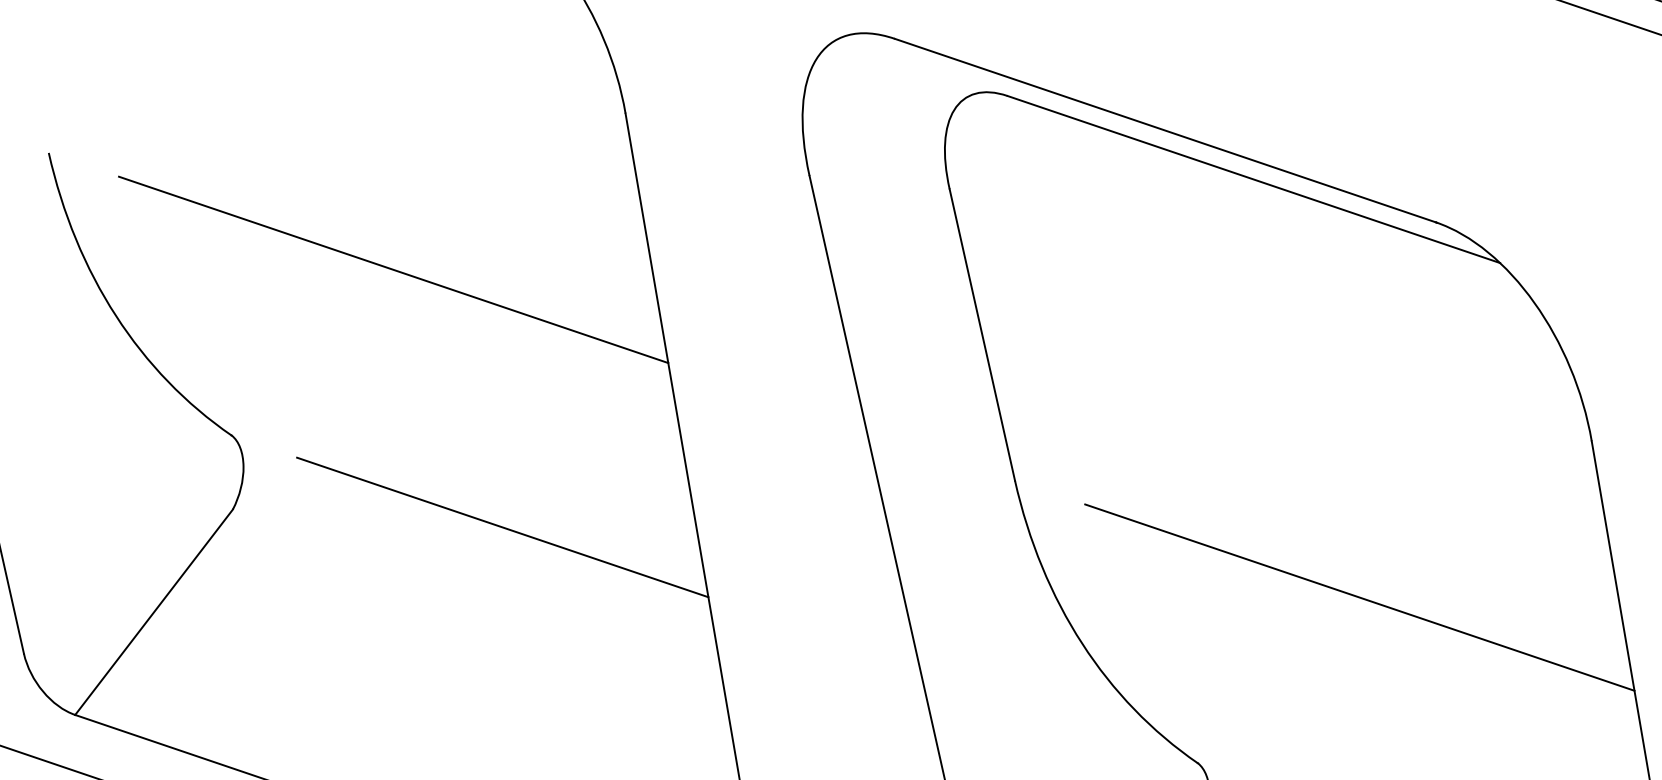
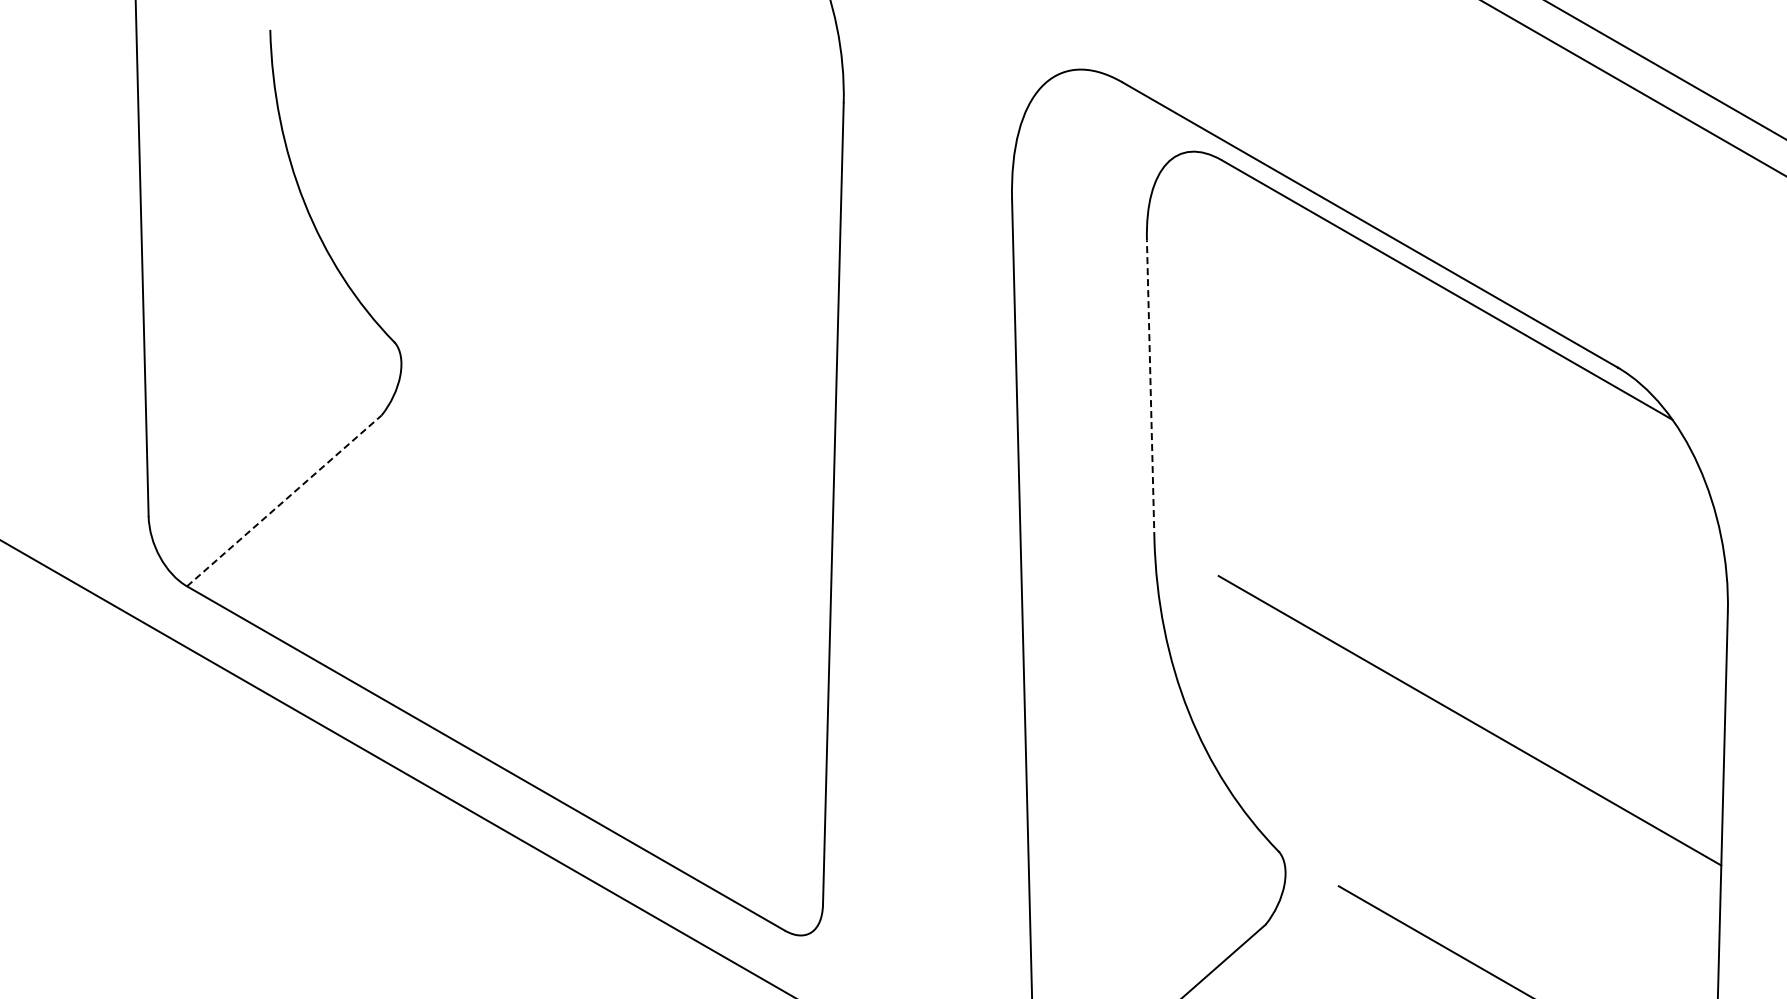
line: (393, 269) -> (585, 211), removed
line: (982, 334) -> (1150, 389), solid -> dashed
line: (502, 527) -> (642, 485), removed
line: (154, 611) -> (284, 500), solid -> dashed

